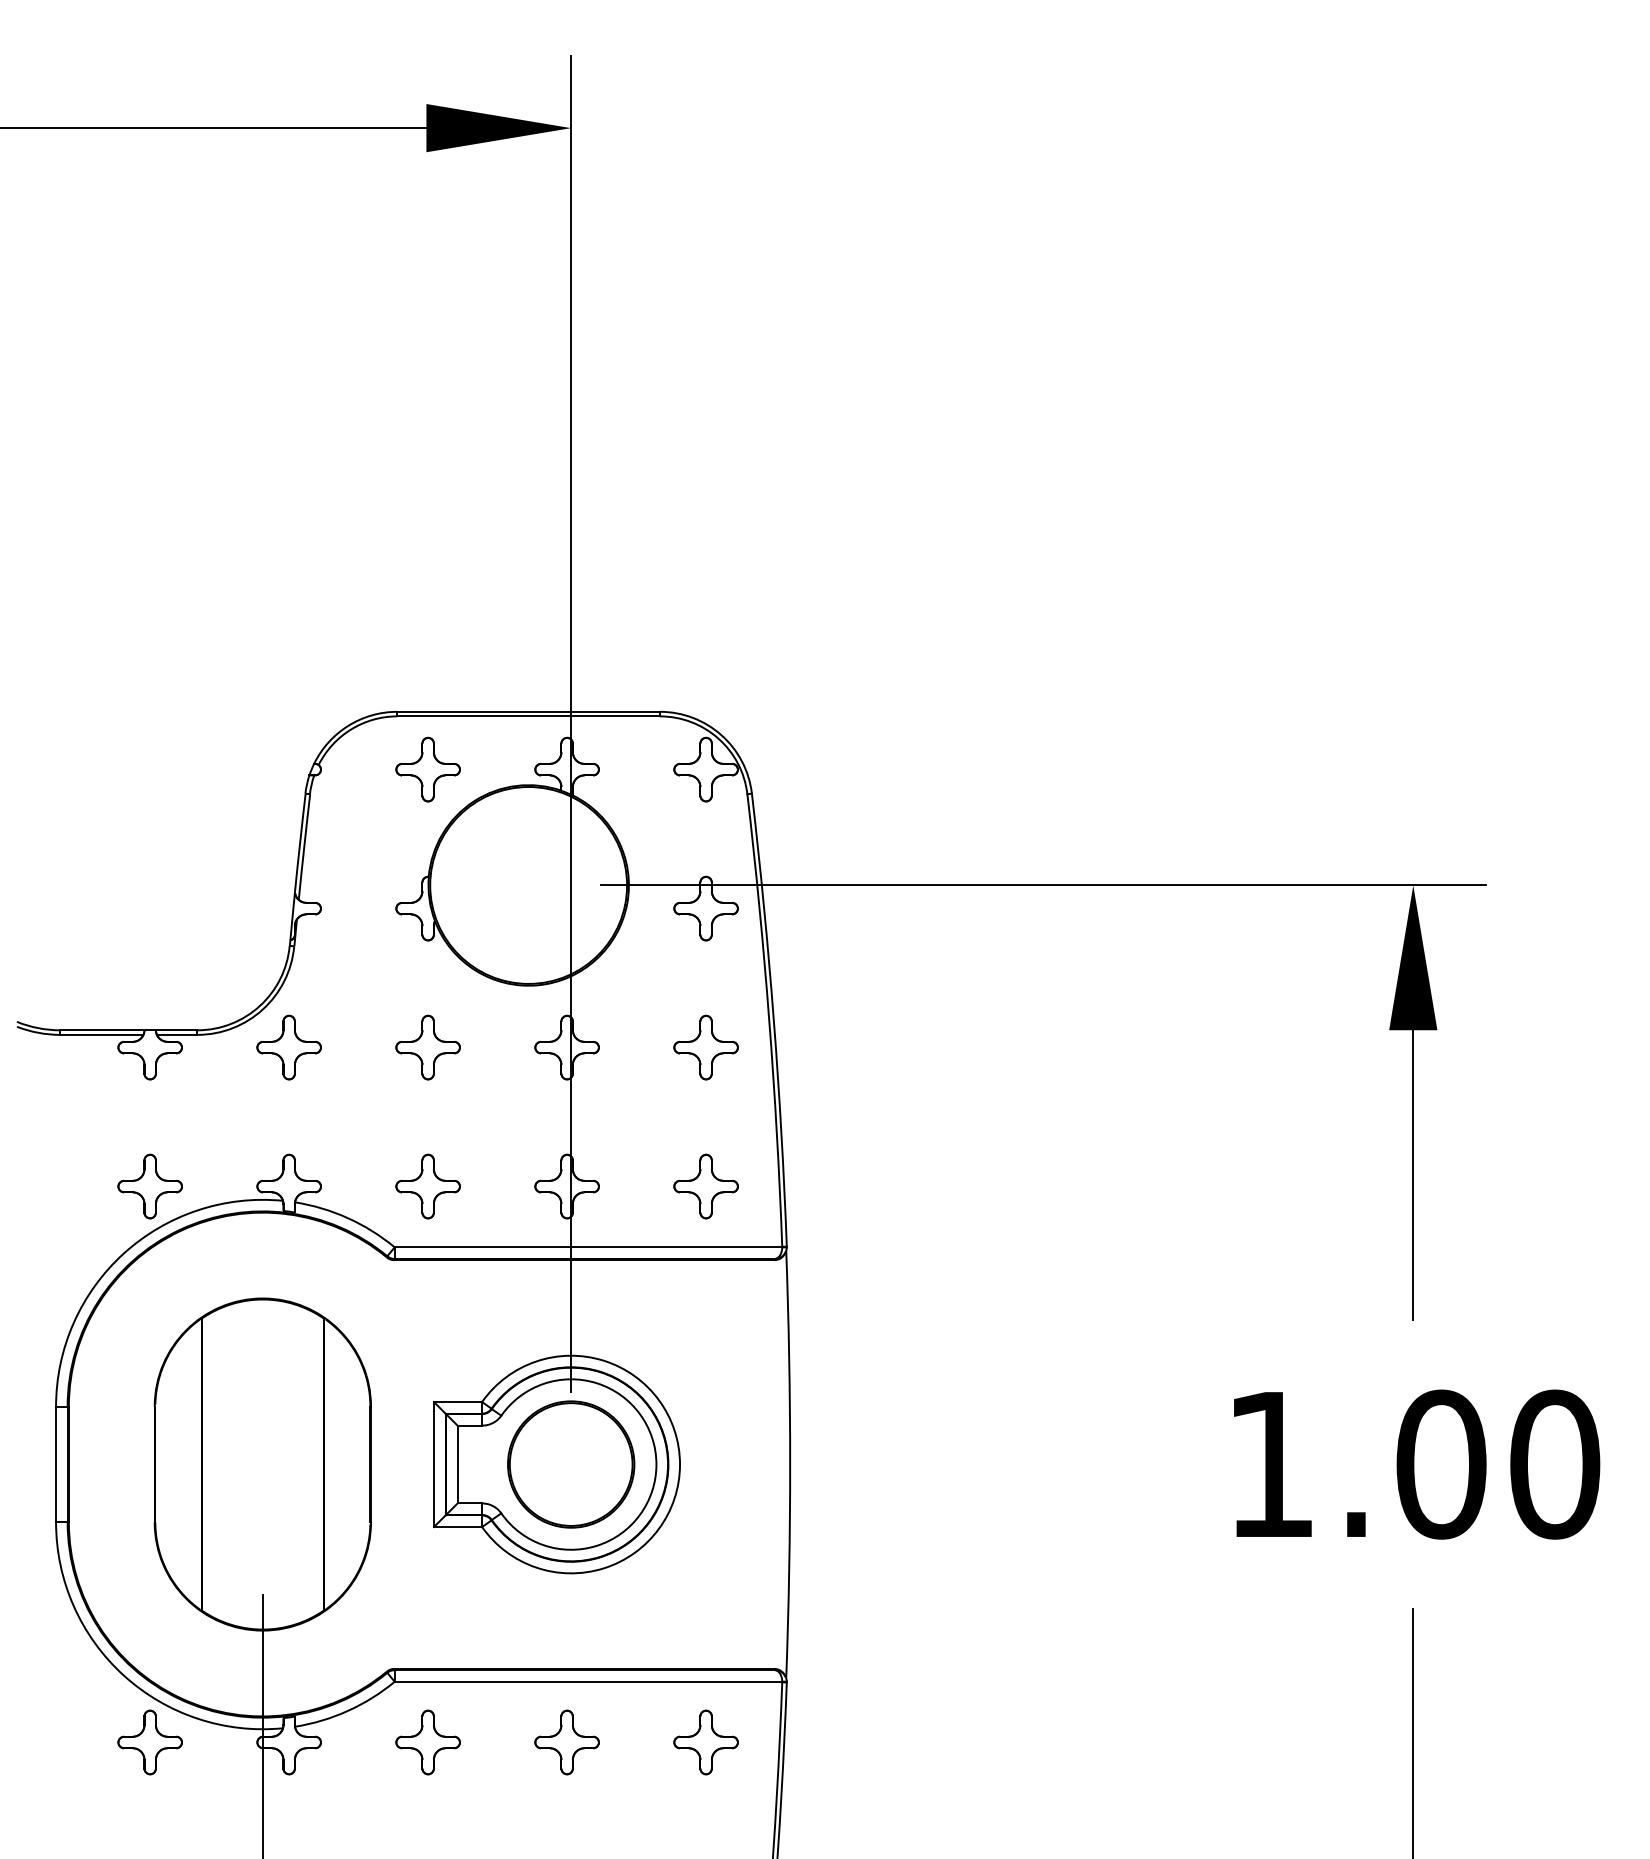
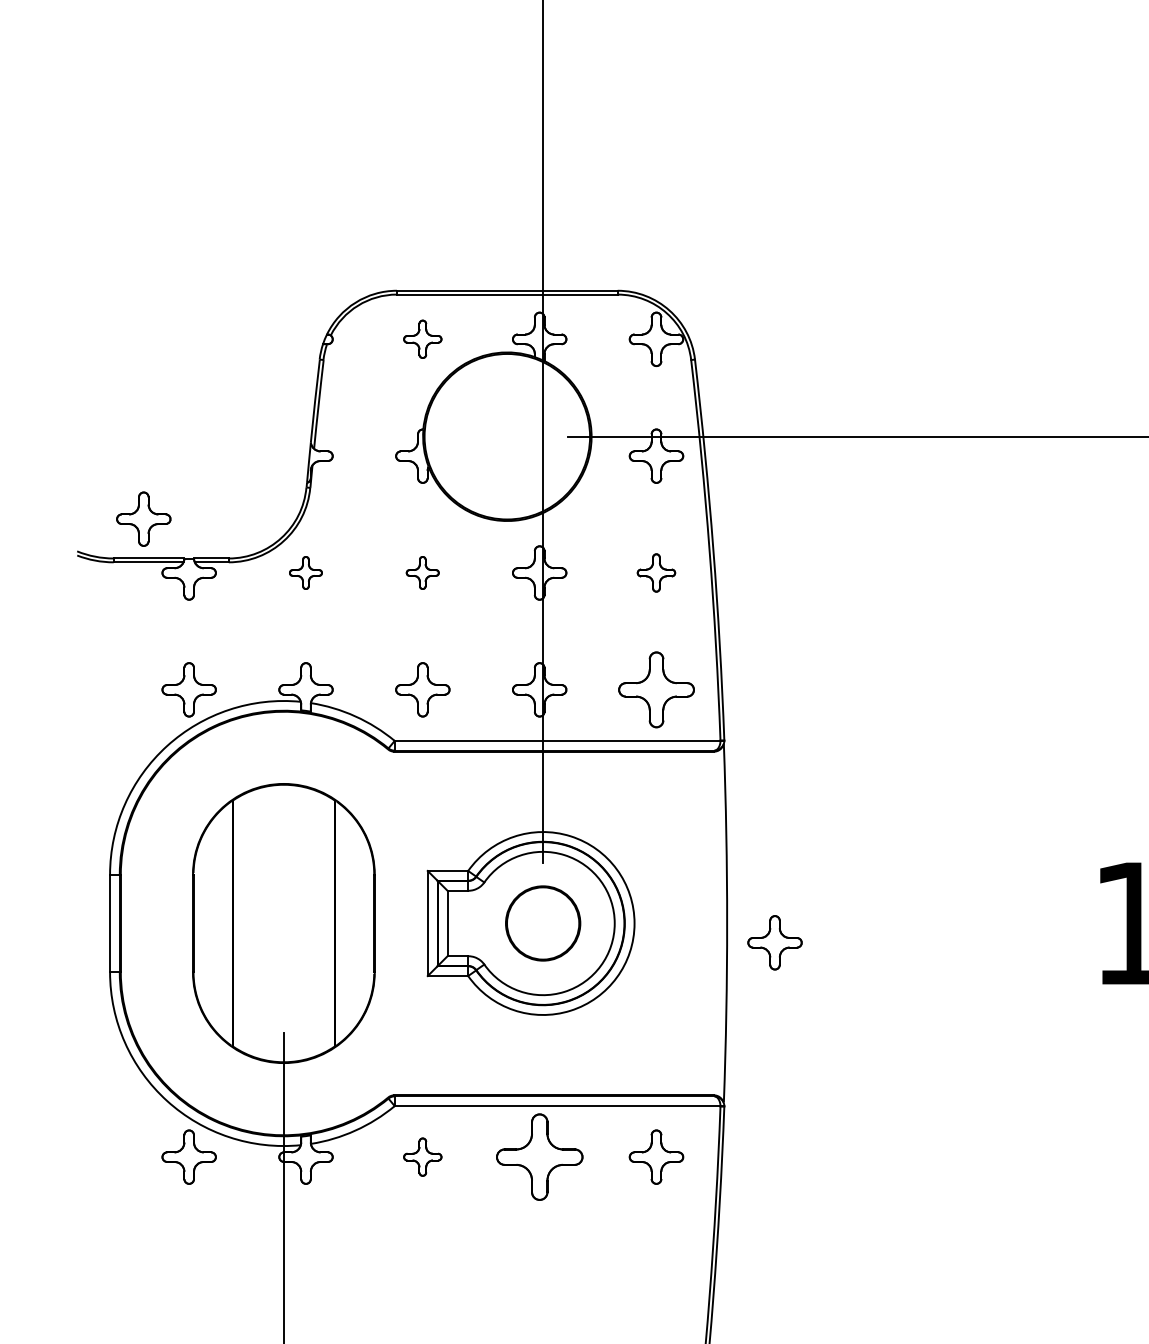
part: (427, 769) -> (422, 339), size x0.7
part: (95, 983) -> (143, 519), added
part: (288, 1047) -> (305, 572), size x0.6
part: (427, 1047) -> (422, 572), size x0.6
part: (705, 1047) -> (655, 572), size x0.7
part: (705, 1186) -> (655, 689), size x1.4
part: (571, 1464) -> (543, 923), size x0.7
part: (846, 1487) -> (774, 942), added
part: (427, 1742) -> (422, 1157), size x0.7
part: (566, 1742) -> (539, 1157), size x1.6

